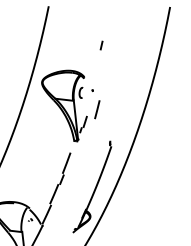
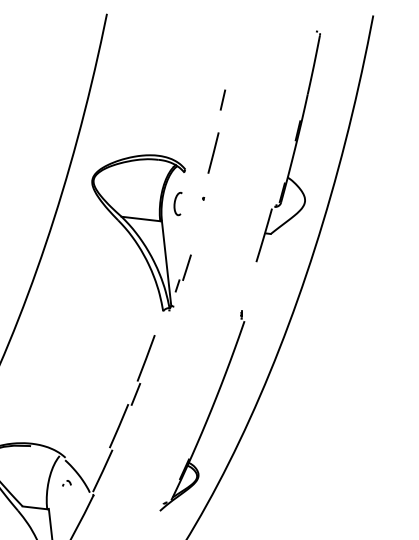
part: (131, 66) -> (288, 146), added
line: (97, 109) -> (213, 152), moved

